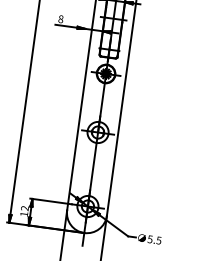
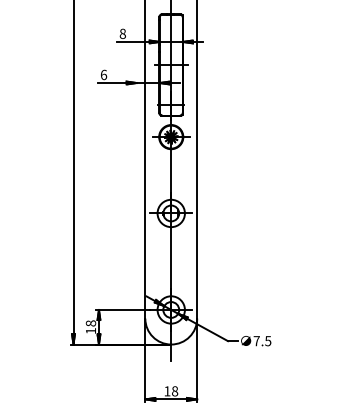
text: (60, 18) -> (103, 74), 8 -> 6
text: (25, 208) -> (91, 323), 12 -> 18
text: (149, 239) -> (256, 341), 5.5 -> 7.5

